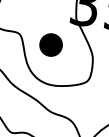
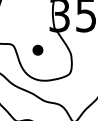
part: (50, 45) -> (37, 50), size x0.6

